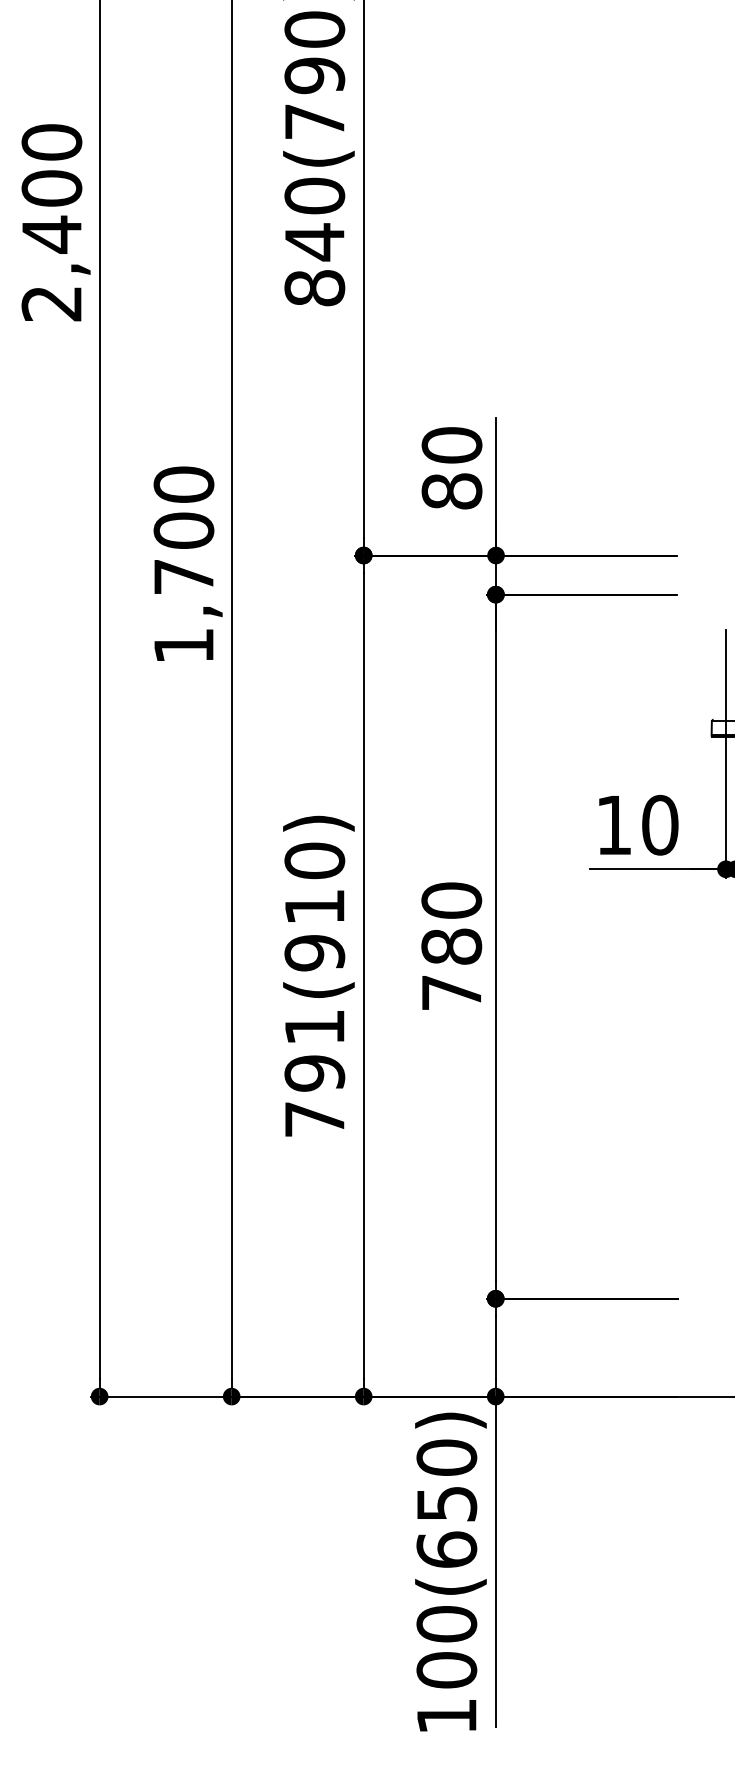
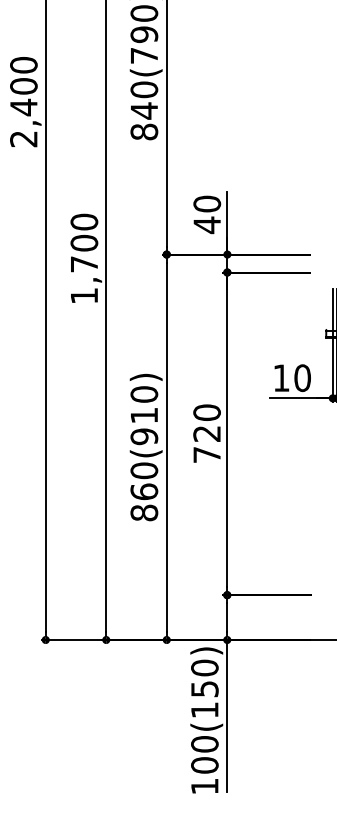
text: (452, 492) -> (207, 225), 80 -> 40
text: (450, 945) -> (206, 433), 780 -> 720
text: (315, 1072) -> (144, 491), 791(910) -> 860(910)
text: (446, 1548) -> (204, 709), 100(650) -> 100(150)

